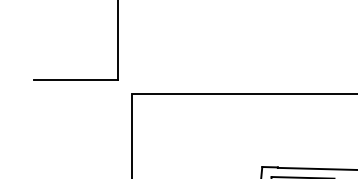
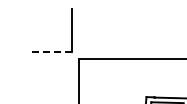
line: (75, 80) -> (50, 52), solid -> dashed

